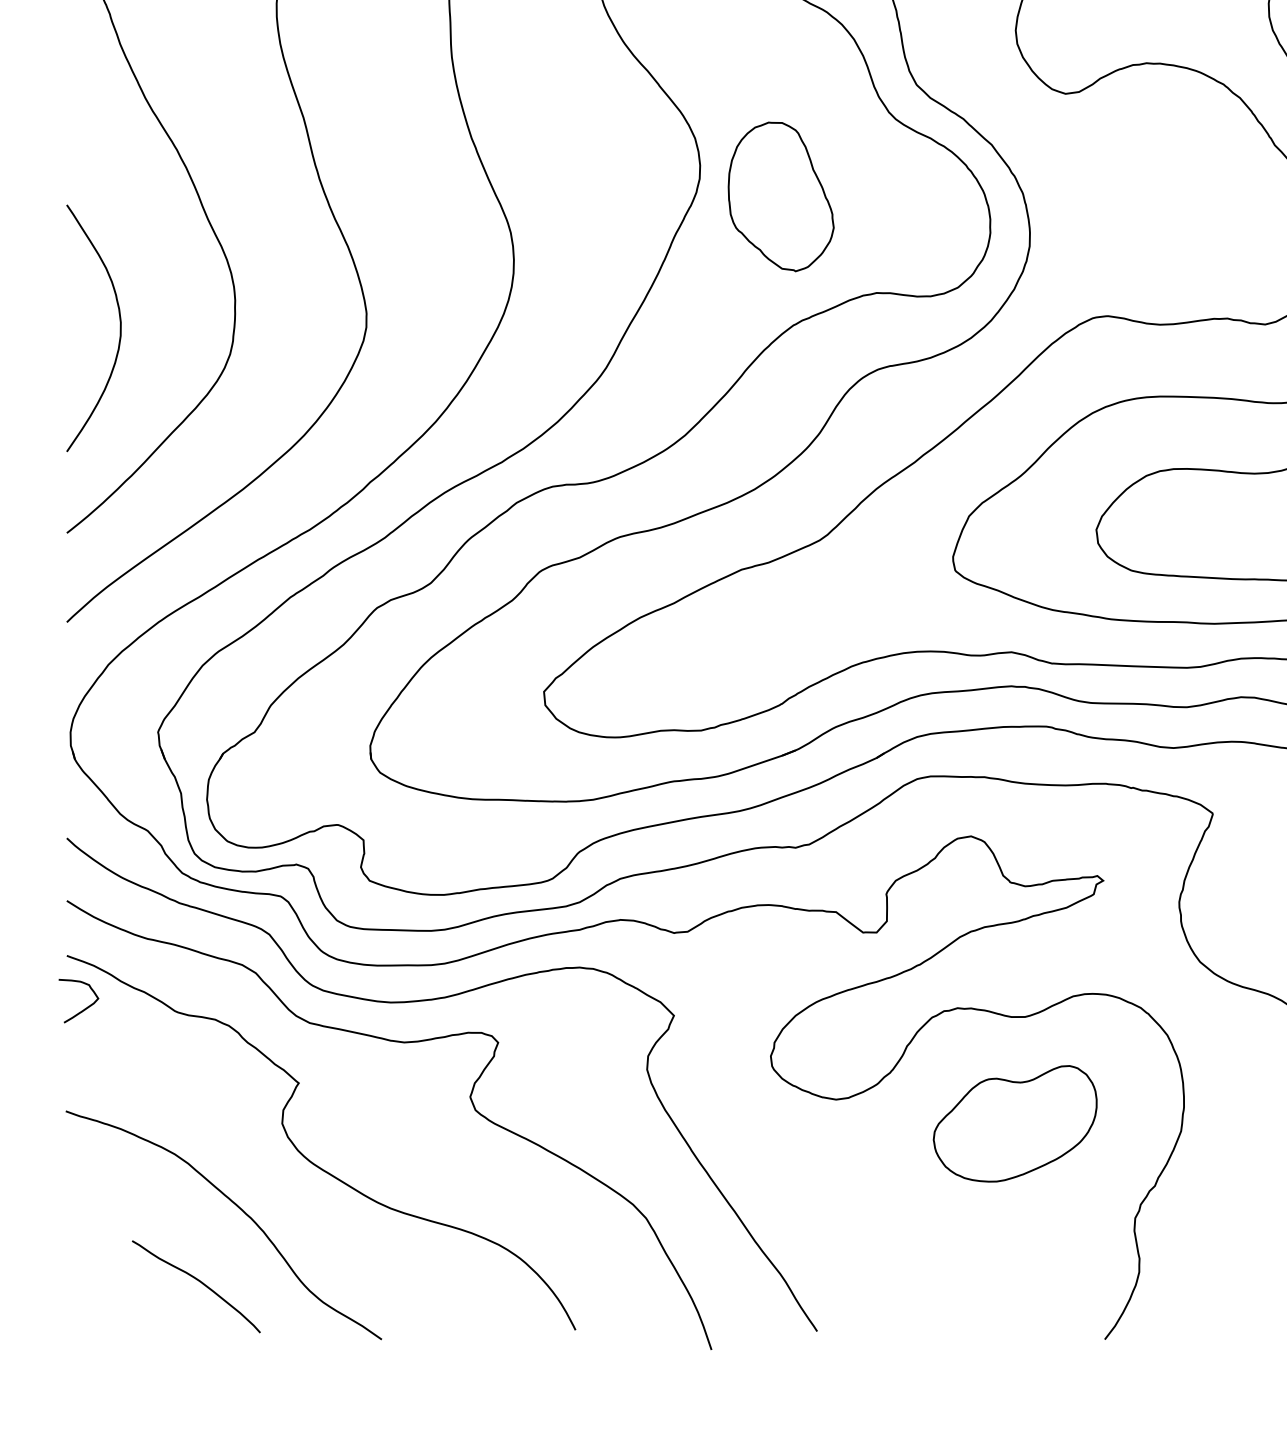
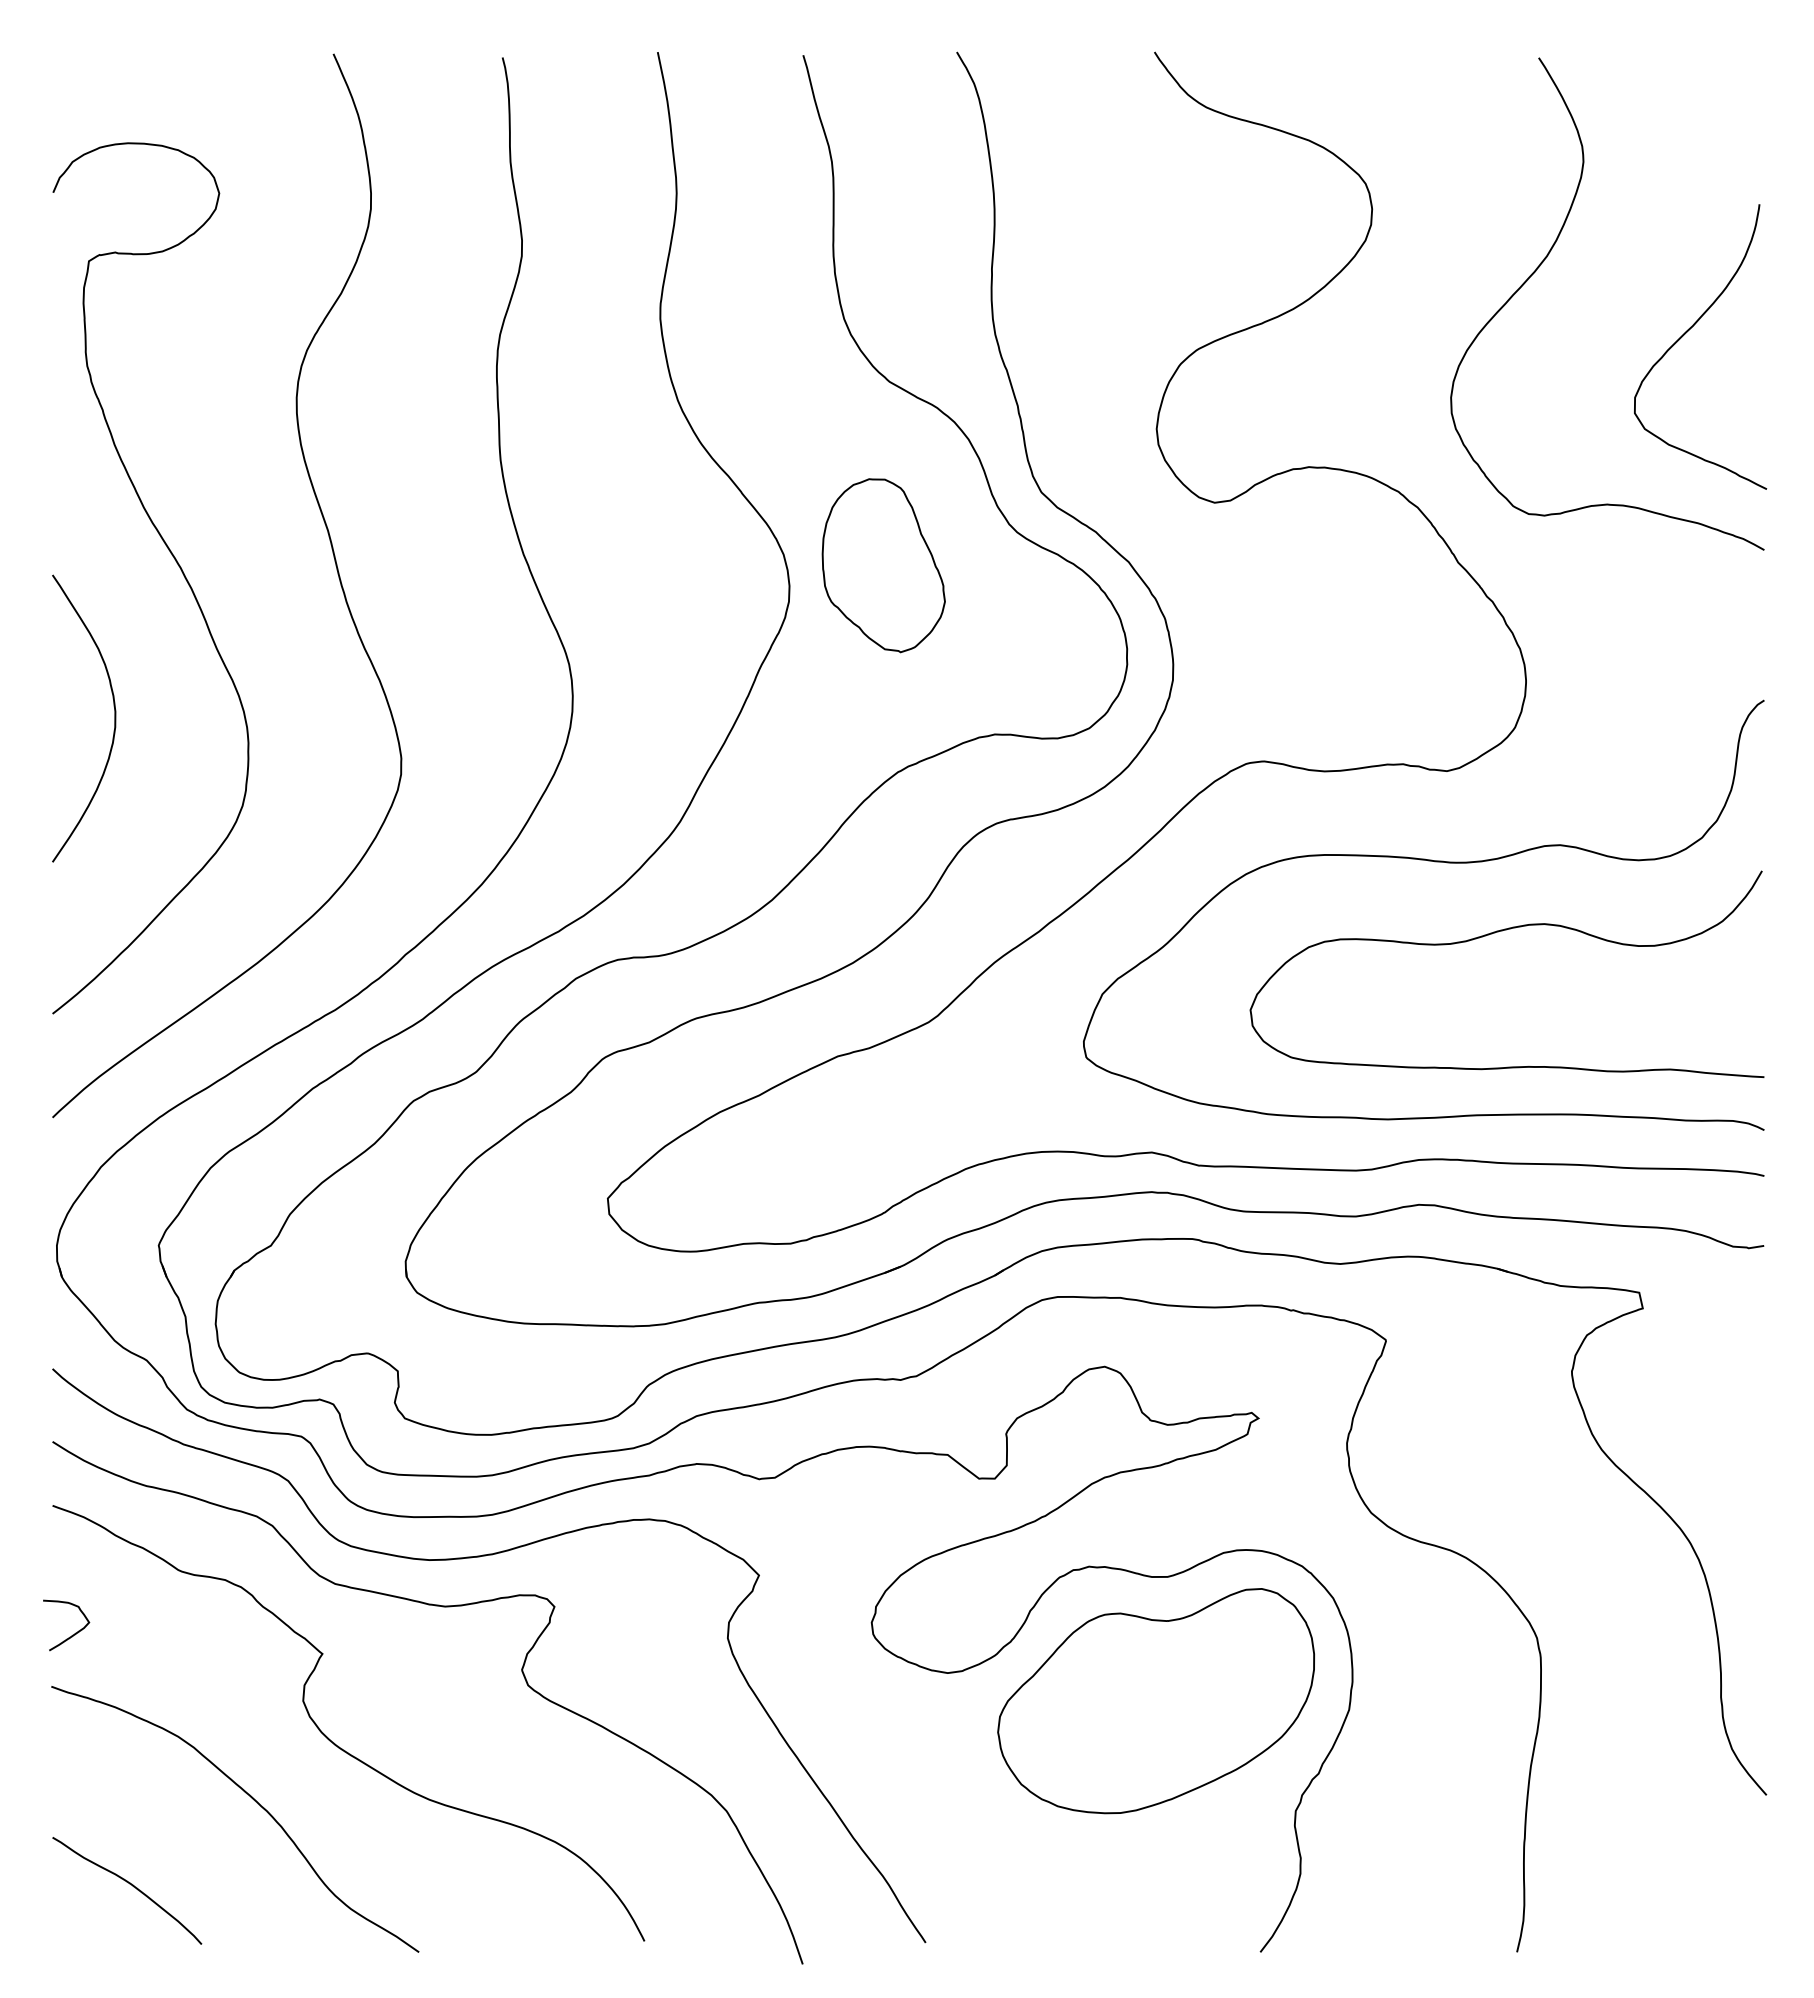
part: (780, 196) -> (883, 565), moved
curve: (120, 328) -> (114, 718), moved
curve: (83, 1008) -> (72, 1634), moved
part: (1014, 1124) -> (1155, 1701), size x1.67
curve: (198, 1281) -> (129, 1884), moved

